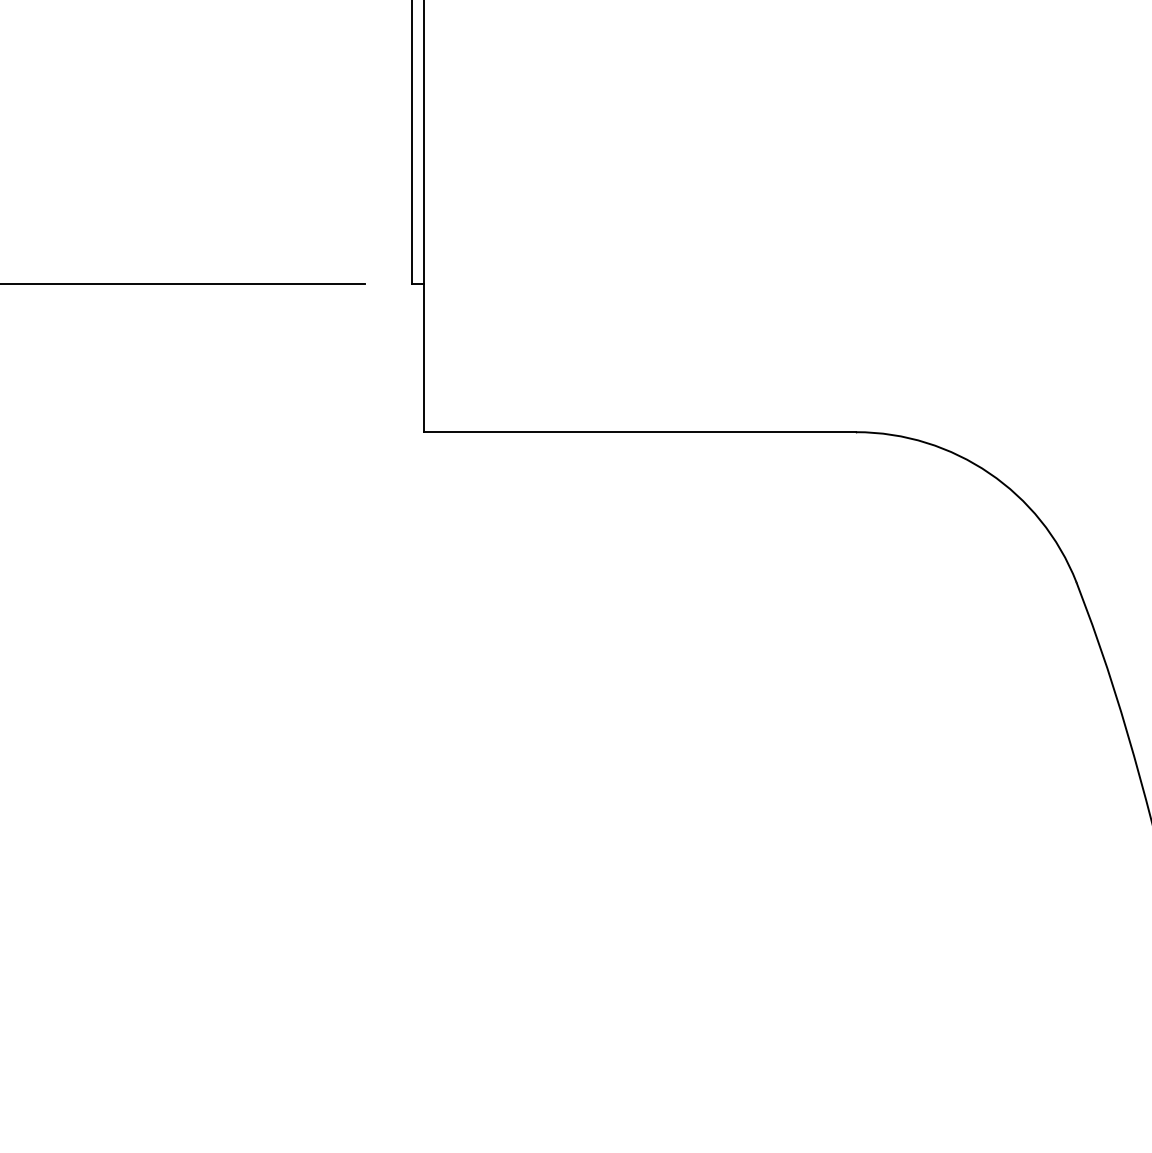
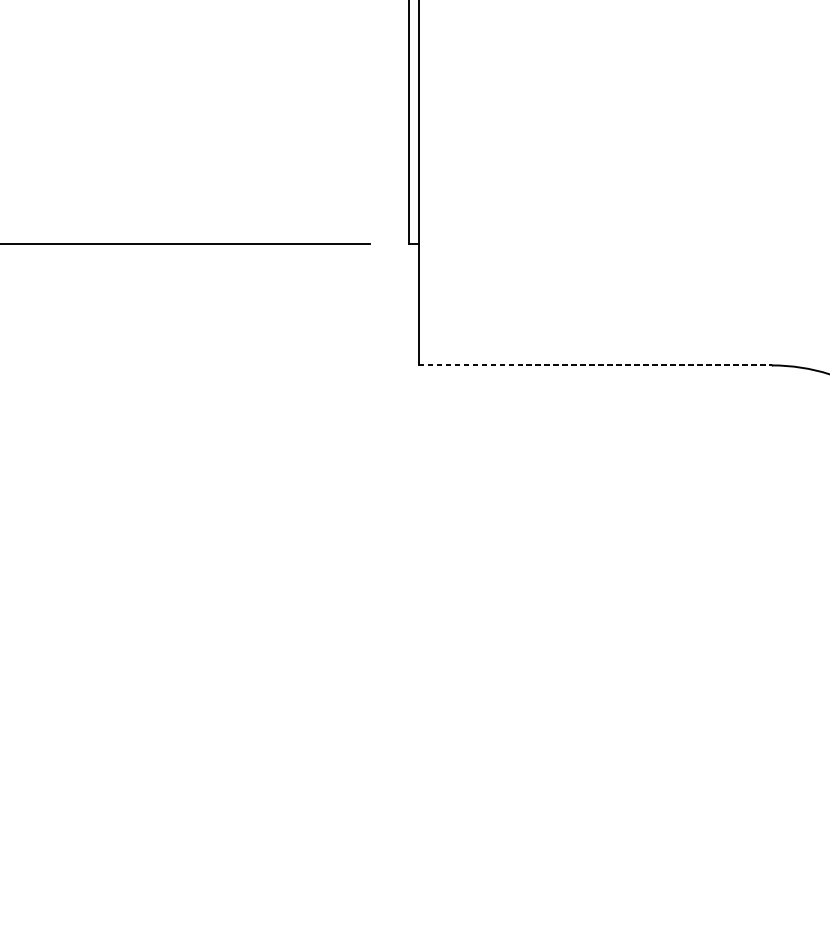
line: (640, 432) -> (595, 365), solid -> dashed

